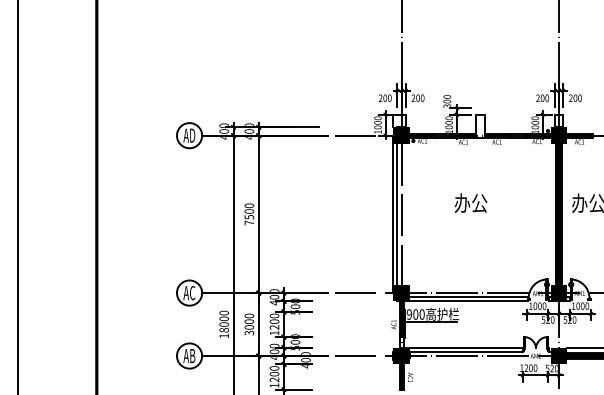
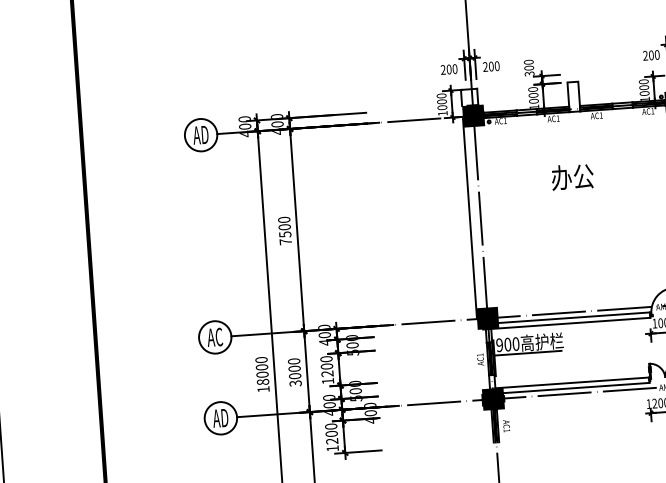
text: (470, 202) -> (571, 176), moved
line: (397, 214) -> (475, 217), removed
text: (191, 355) -> (223, 417), AB -> AD

